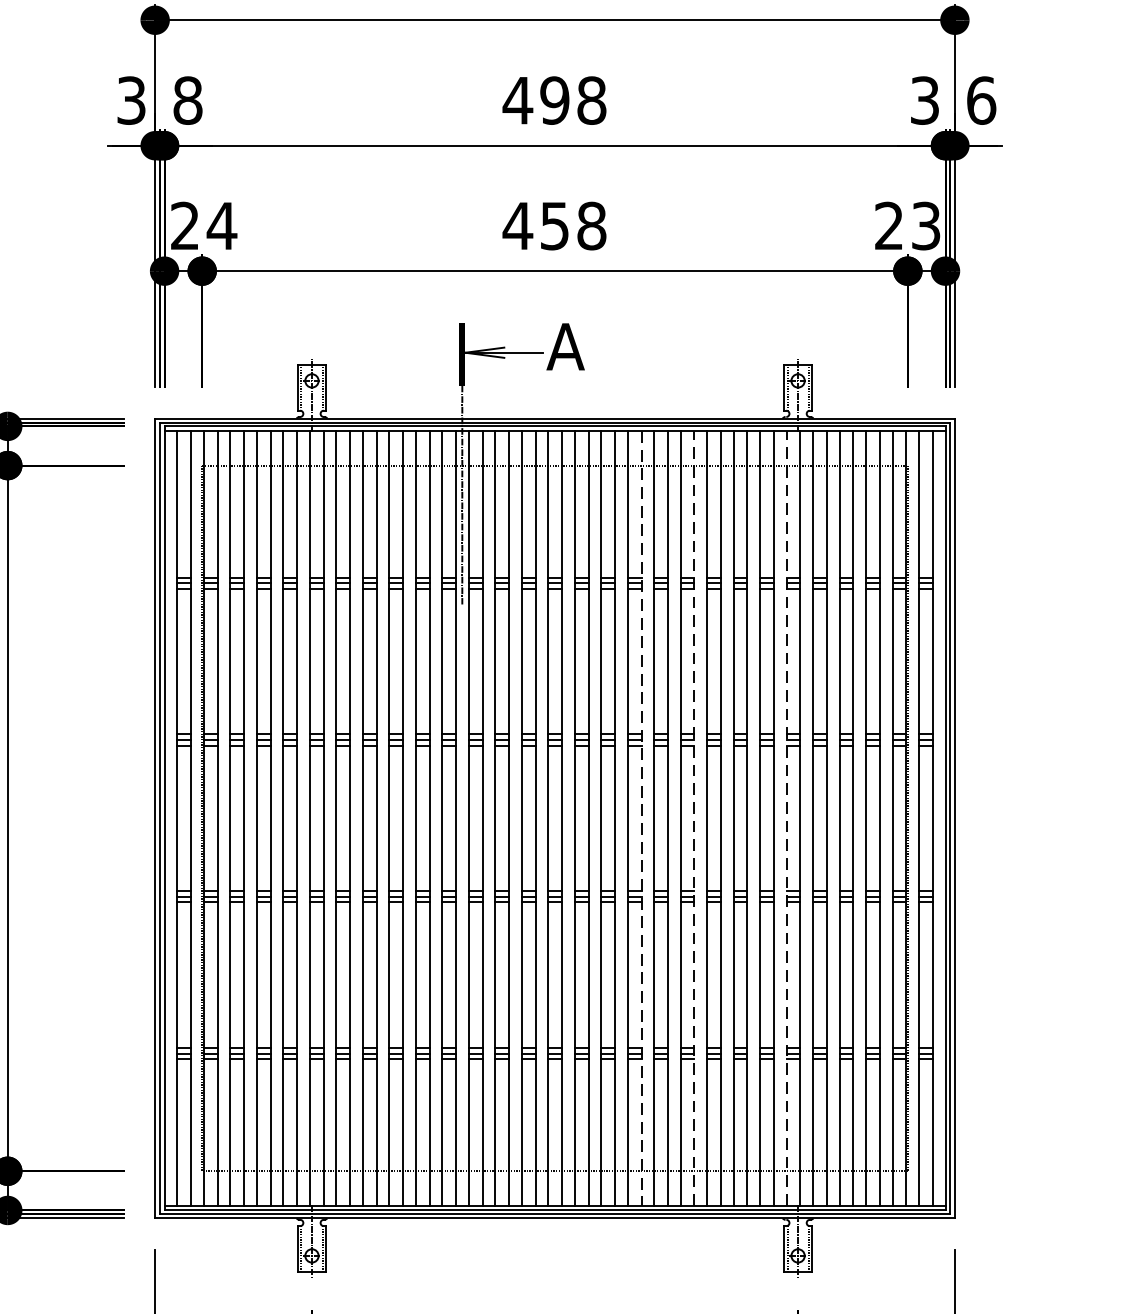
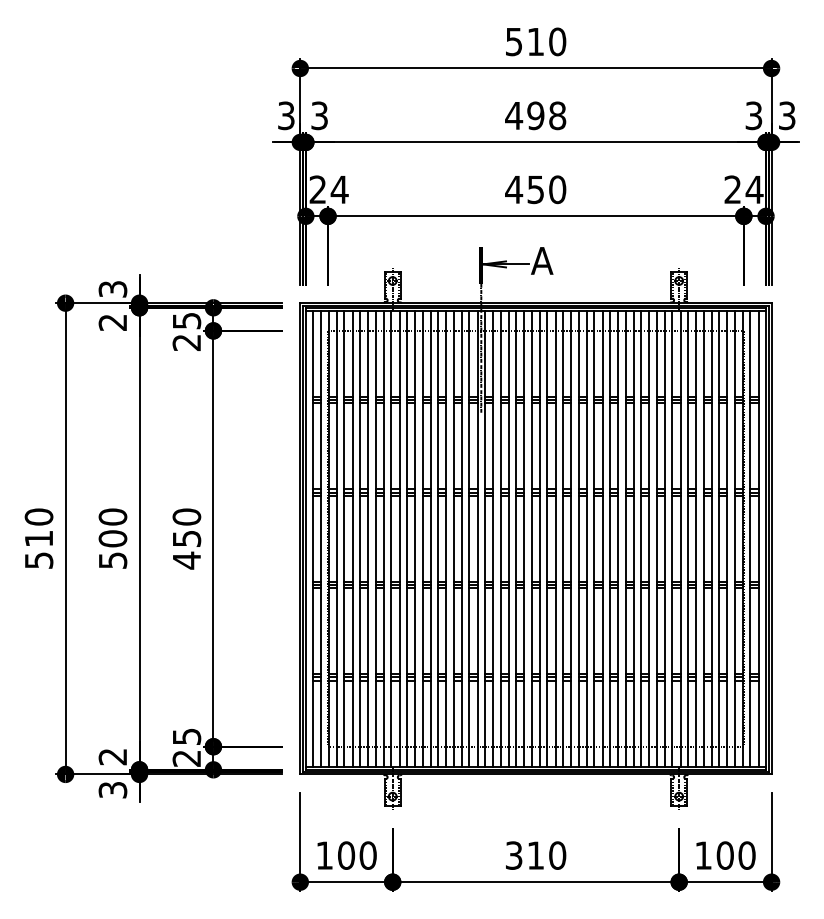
text: (187, 100) -> (319, 115), 8 -> 3
text: (980, 100) -> (786, 115), 6 -> 3
text: (591, 225) -> (557, 189), 458 -> 450
text: (925, 225) -> (754, 189), 23 -> 24
line: (695, 817) -> (618, 538), dashed -> solid
line: (786, 817) -> (672, 538), dashed -> solid
line: (640, 819) -> (586, 539), dashed -> solid

